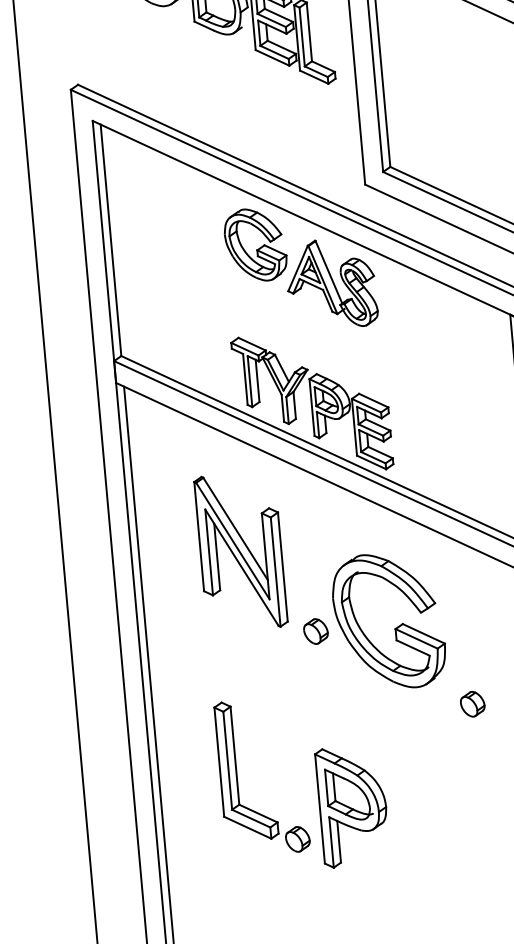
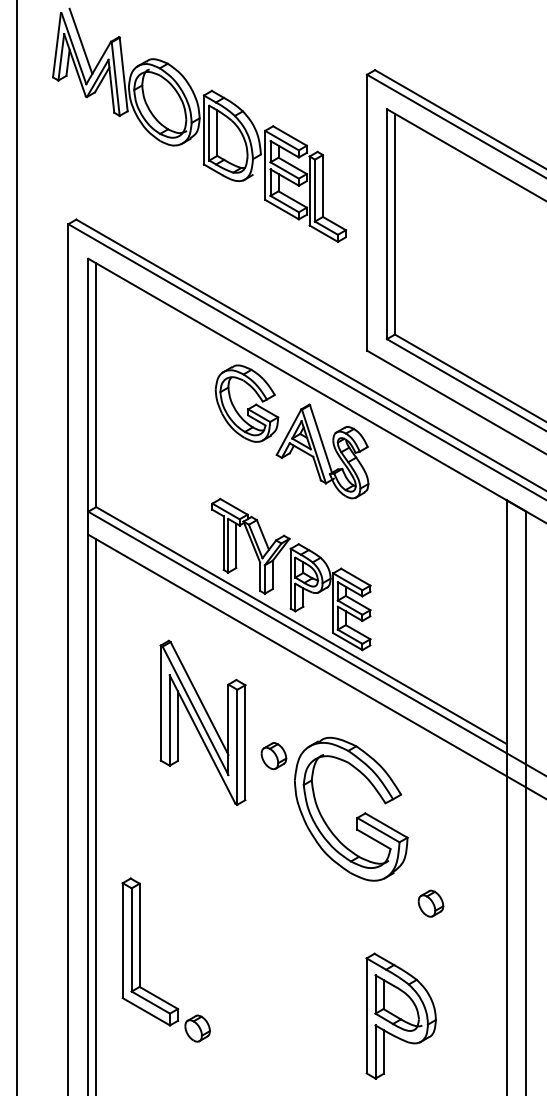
part: (315, 631) -> (273, 756), moved
part: (237, 778) -> (140, 959), moved
part: (352, 805) -> (400, 1015), moved

